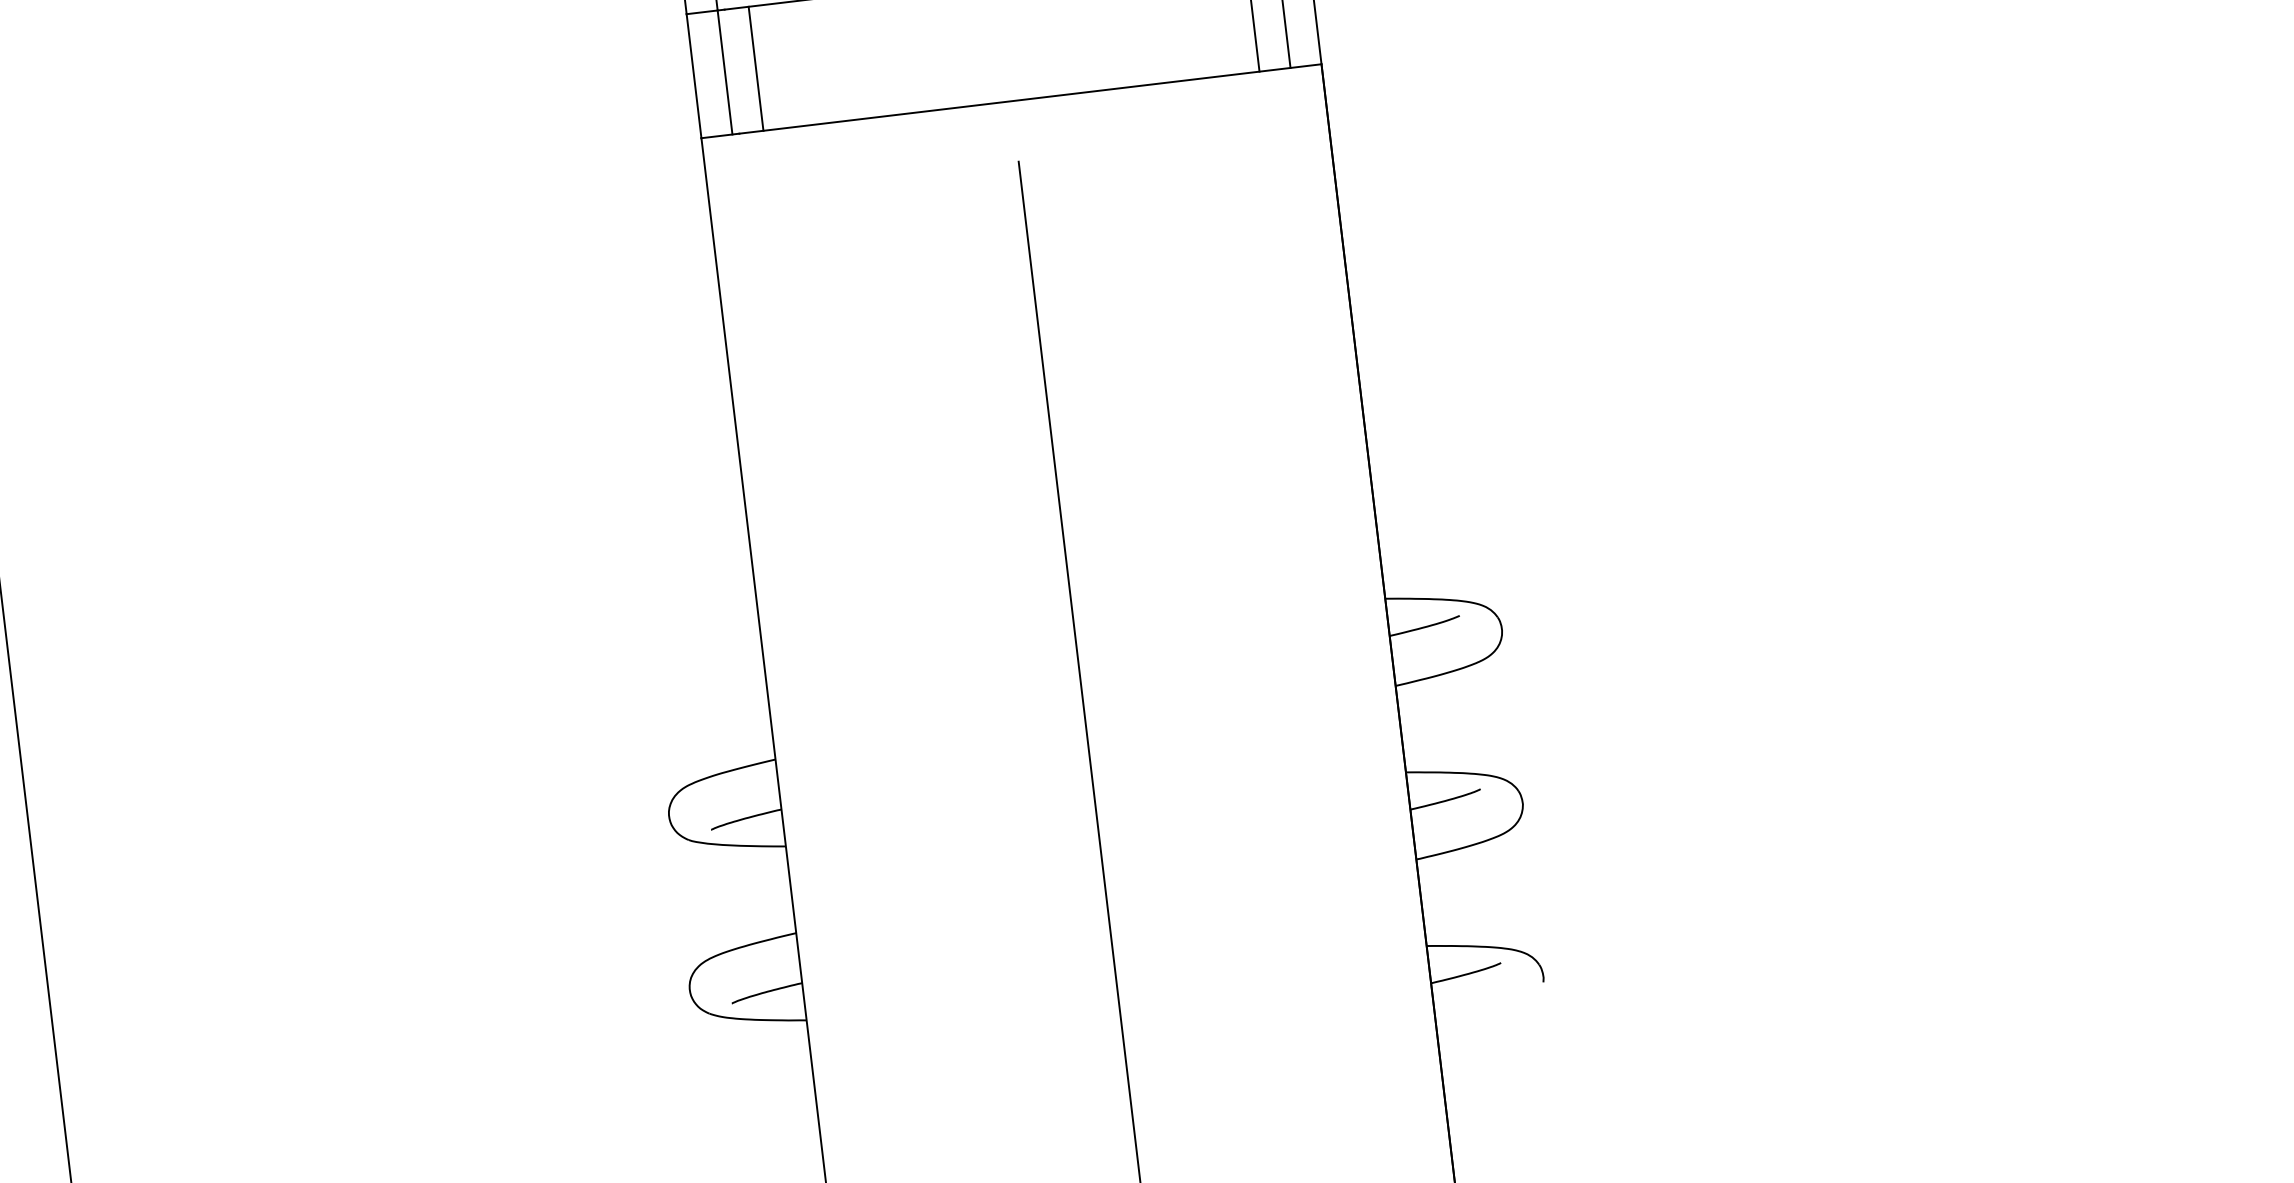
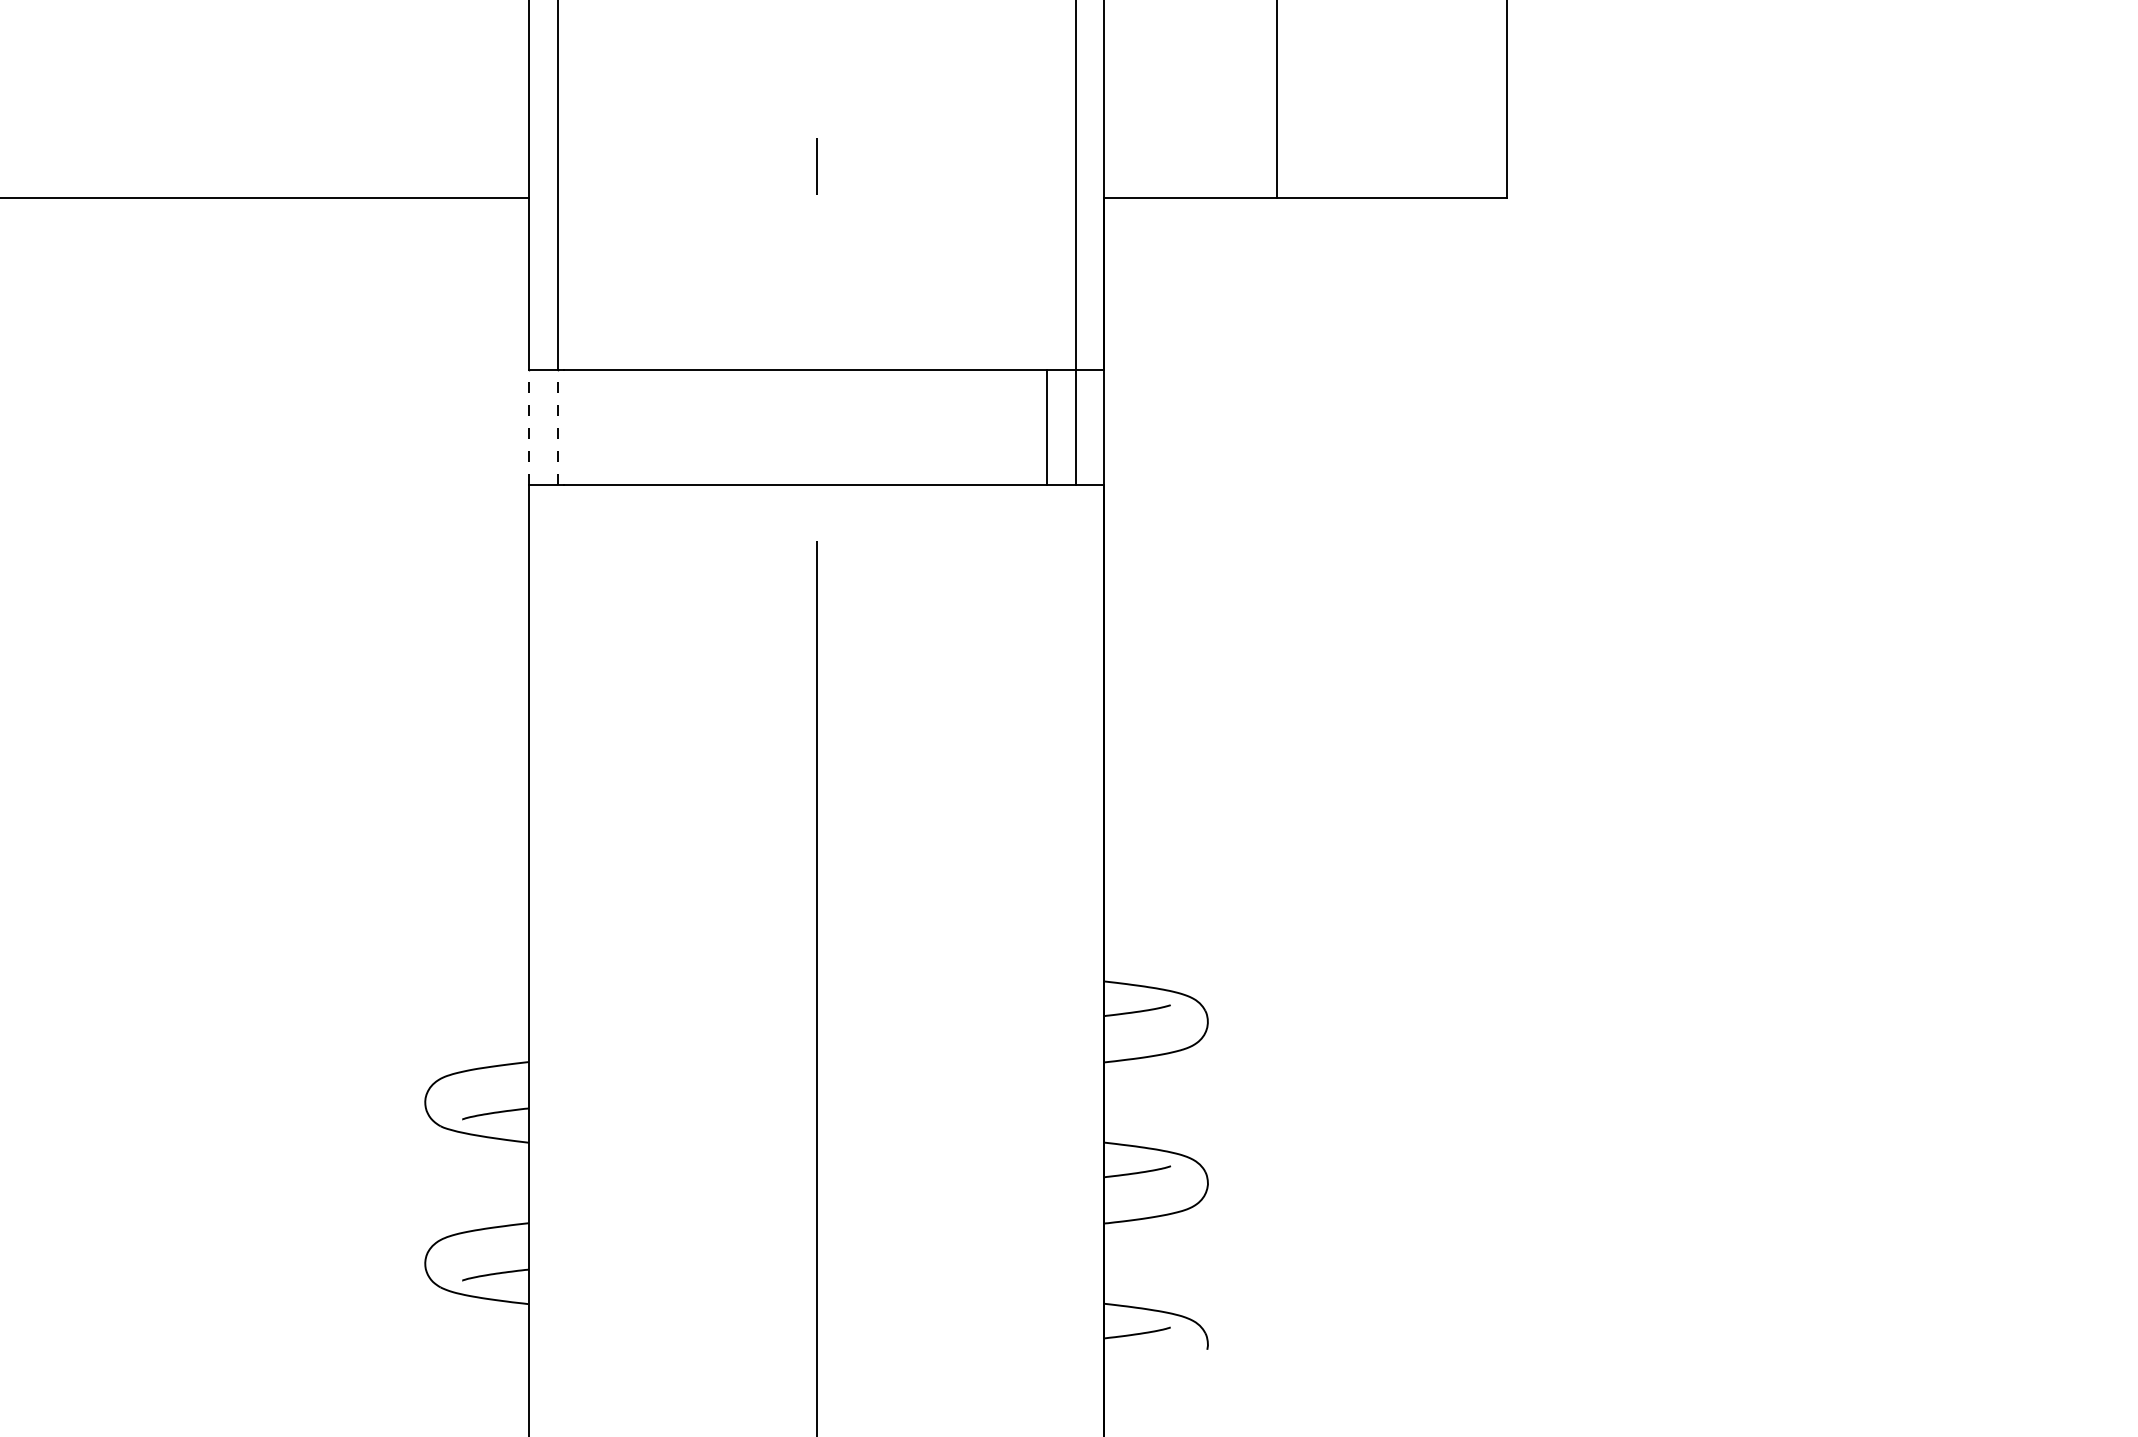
line: (756, 68) -> (586, 427), removed
line: (724, 72) -> (557, 427), solid -> dashed
line: (693, 75) -> (528, 427), solid -> dashed

